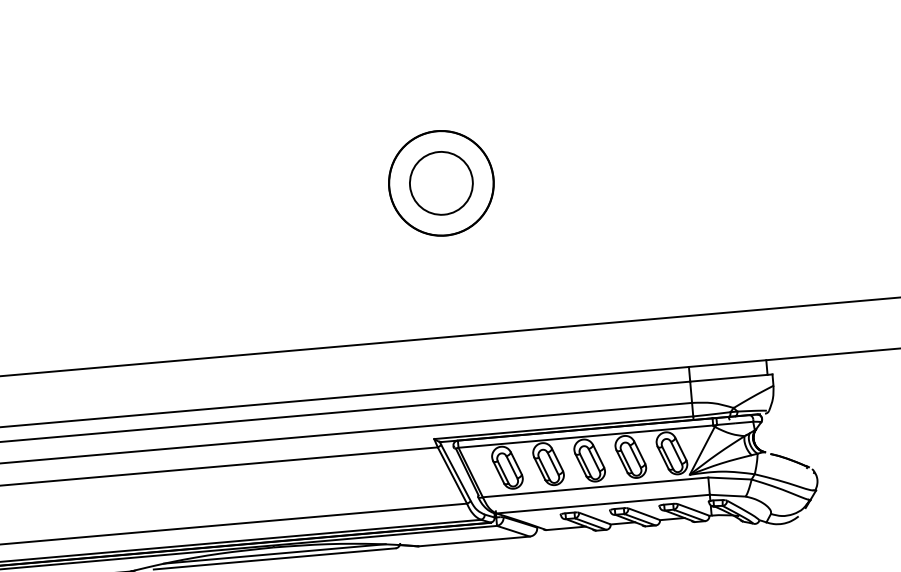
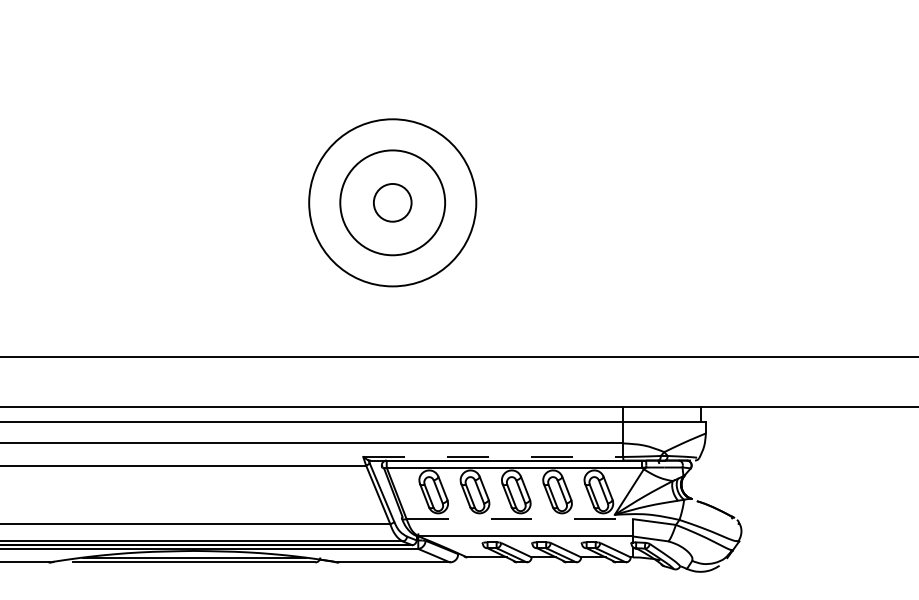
circle: (441, 183) -> (392, 202), size x0.6
circle: (441, 183) -> (392, 202), size x1.6
line: (563, 427) -> (493, 456), solid -> dashed
line: (596, 487) -> (520, 519), solid -> dashed

